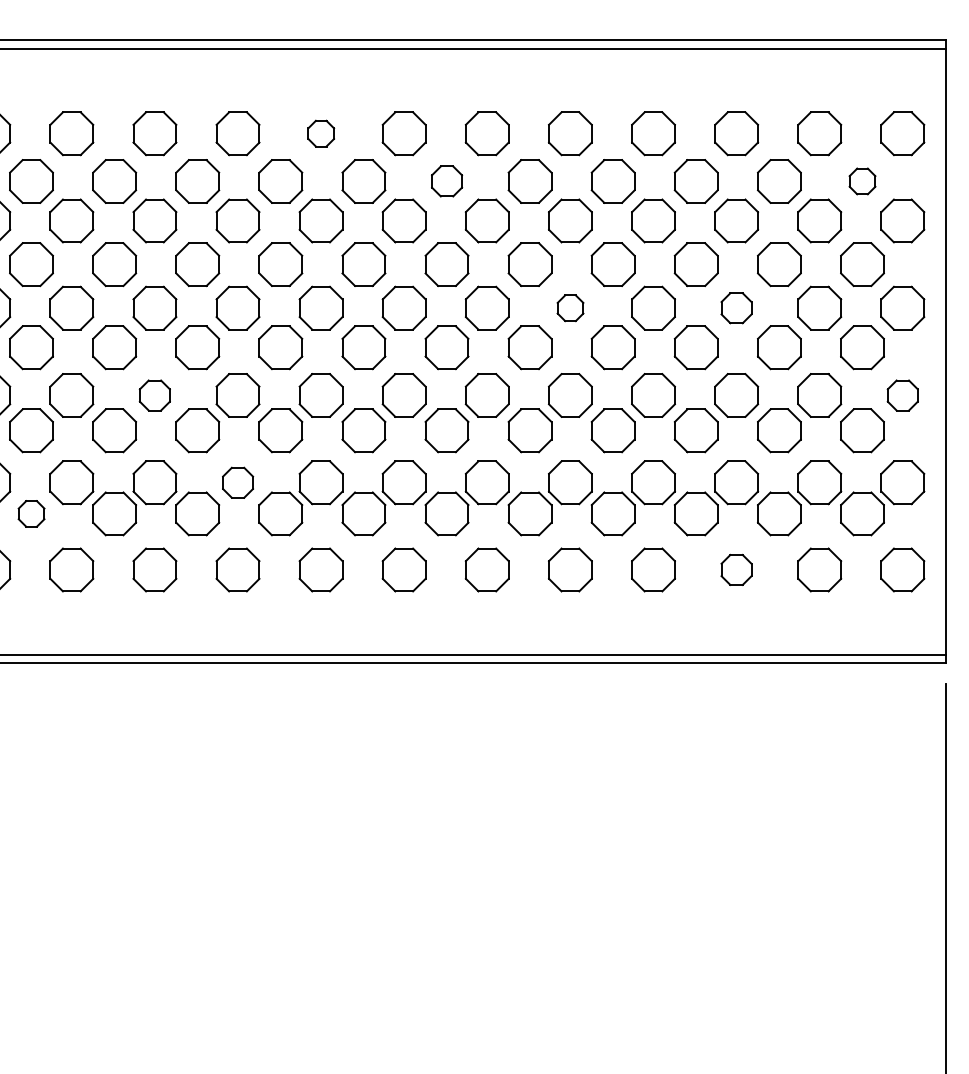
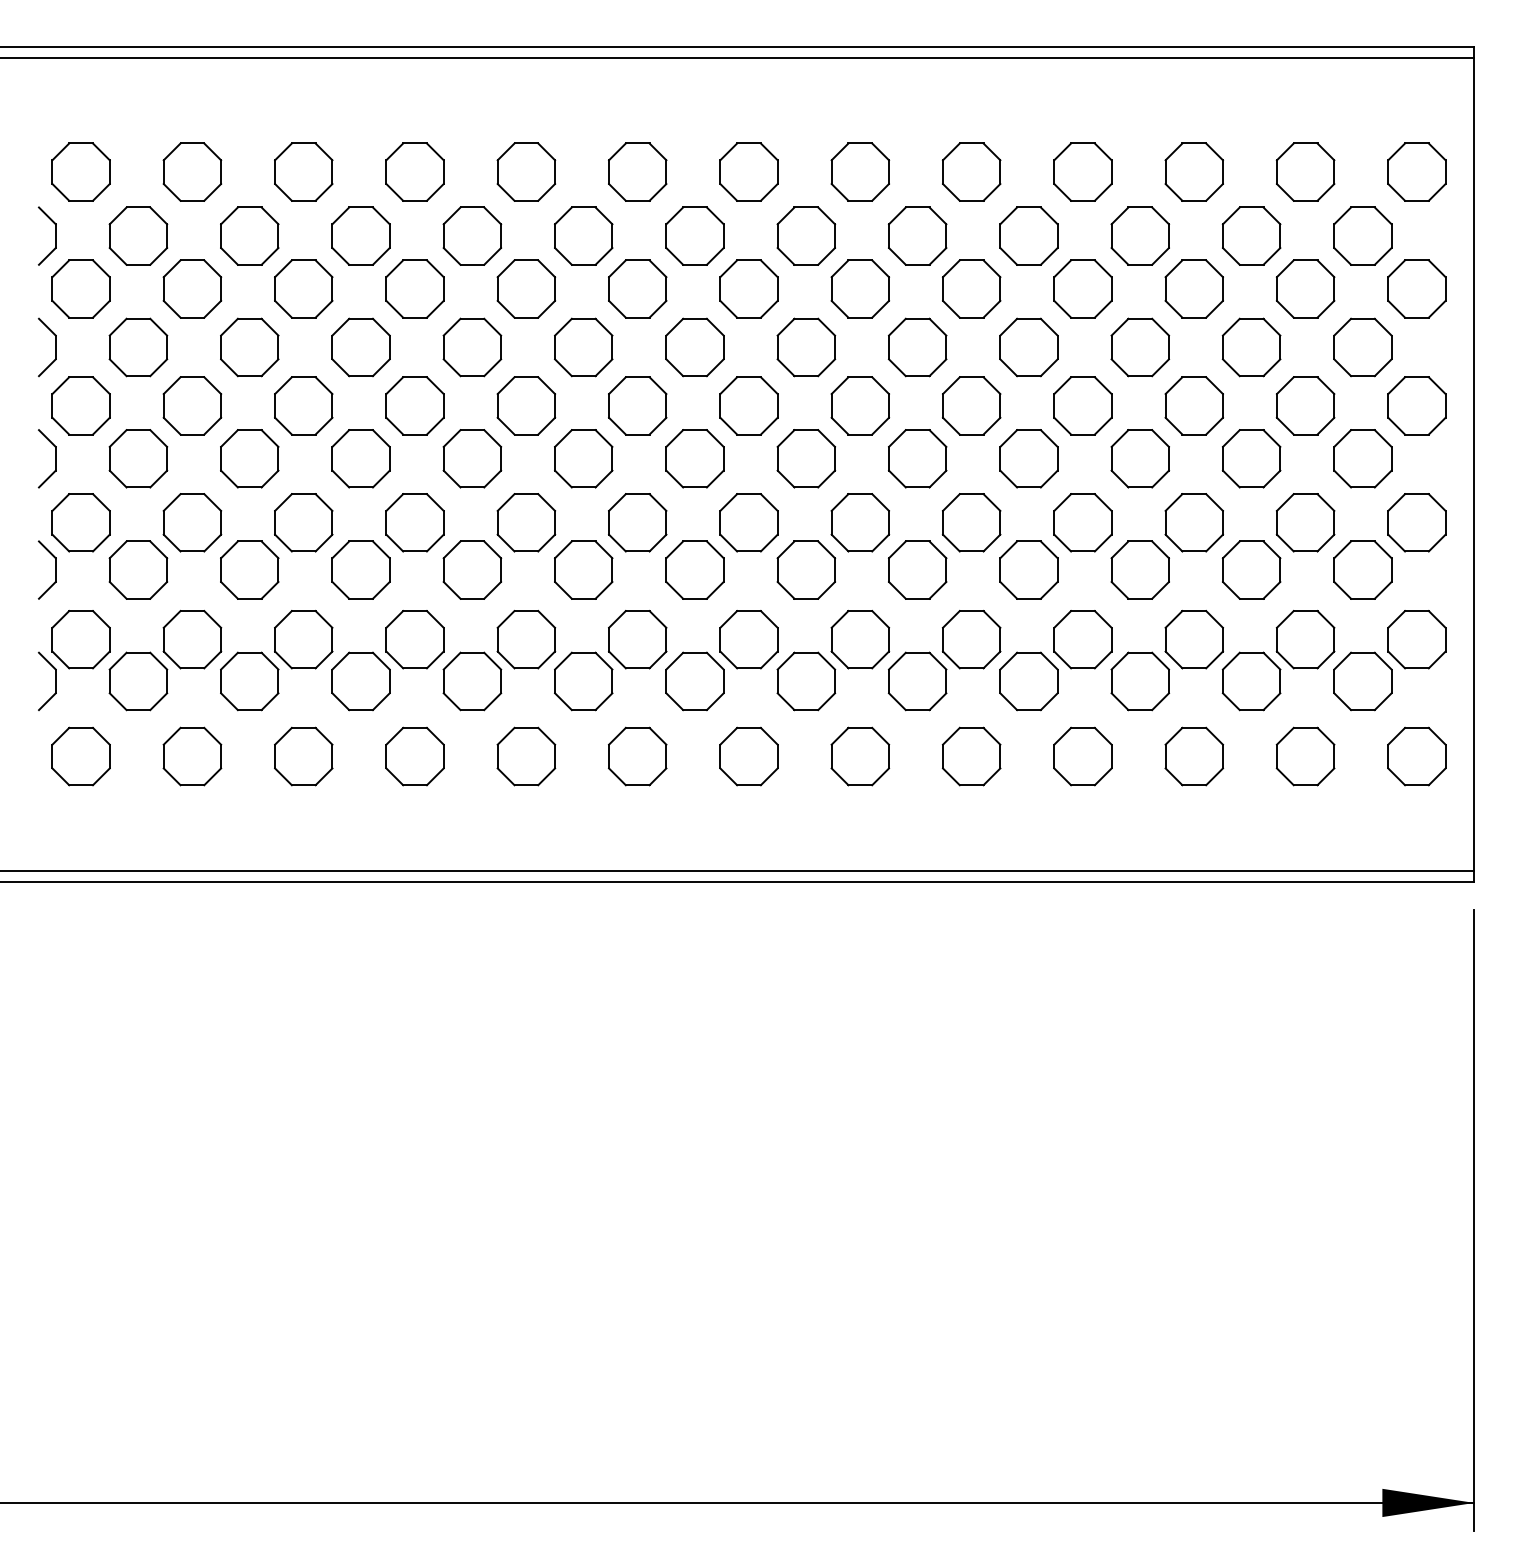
part: (320, 133) -> (637, 171), size x1.67
part: (447, 181) -> (806, 235), size x1.43
part: (862, 181) -> (1362, 235), size x1.67
part: (570, 307) -> (971, 405), size x1.67
part: (736, 307) -> (1193, 405), size x1.43
part: (154, 395) -> (414, 522), size x1.43
part: (902, 395) -> (1416, 522), size x1.43
part: (238, 482) -> (526, 639), size x1.43
part: (31, 513) -> (249, 681), size x1.67
part: (736, 569) -> (1193, 756), size x1.43

